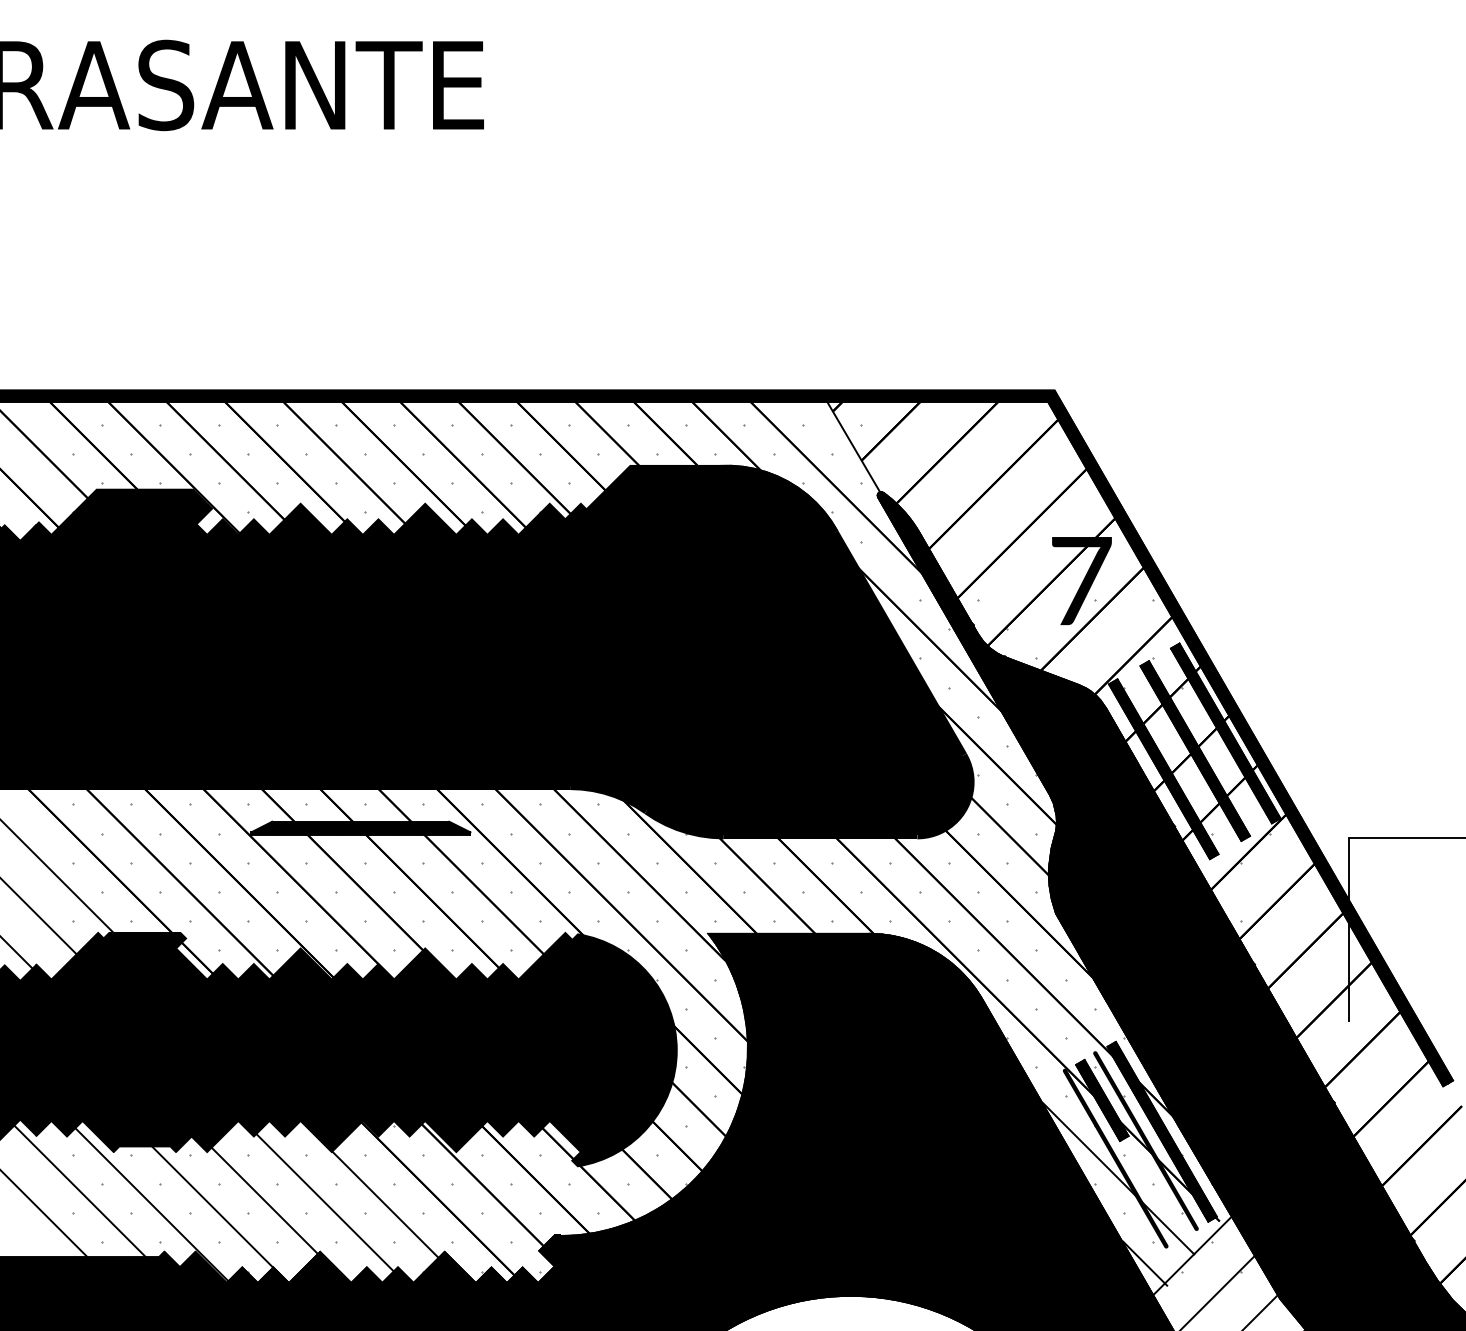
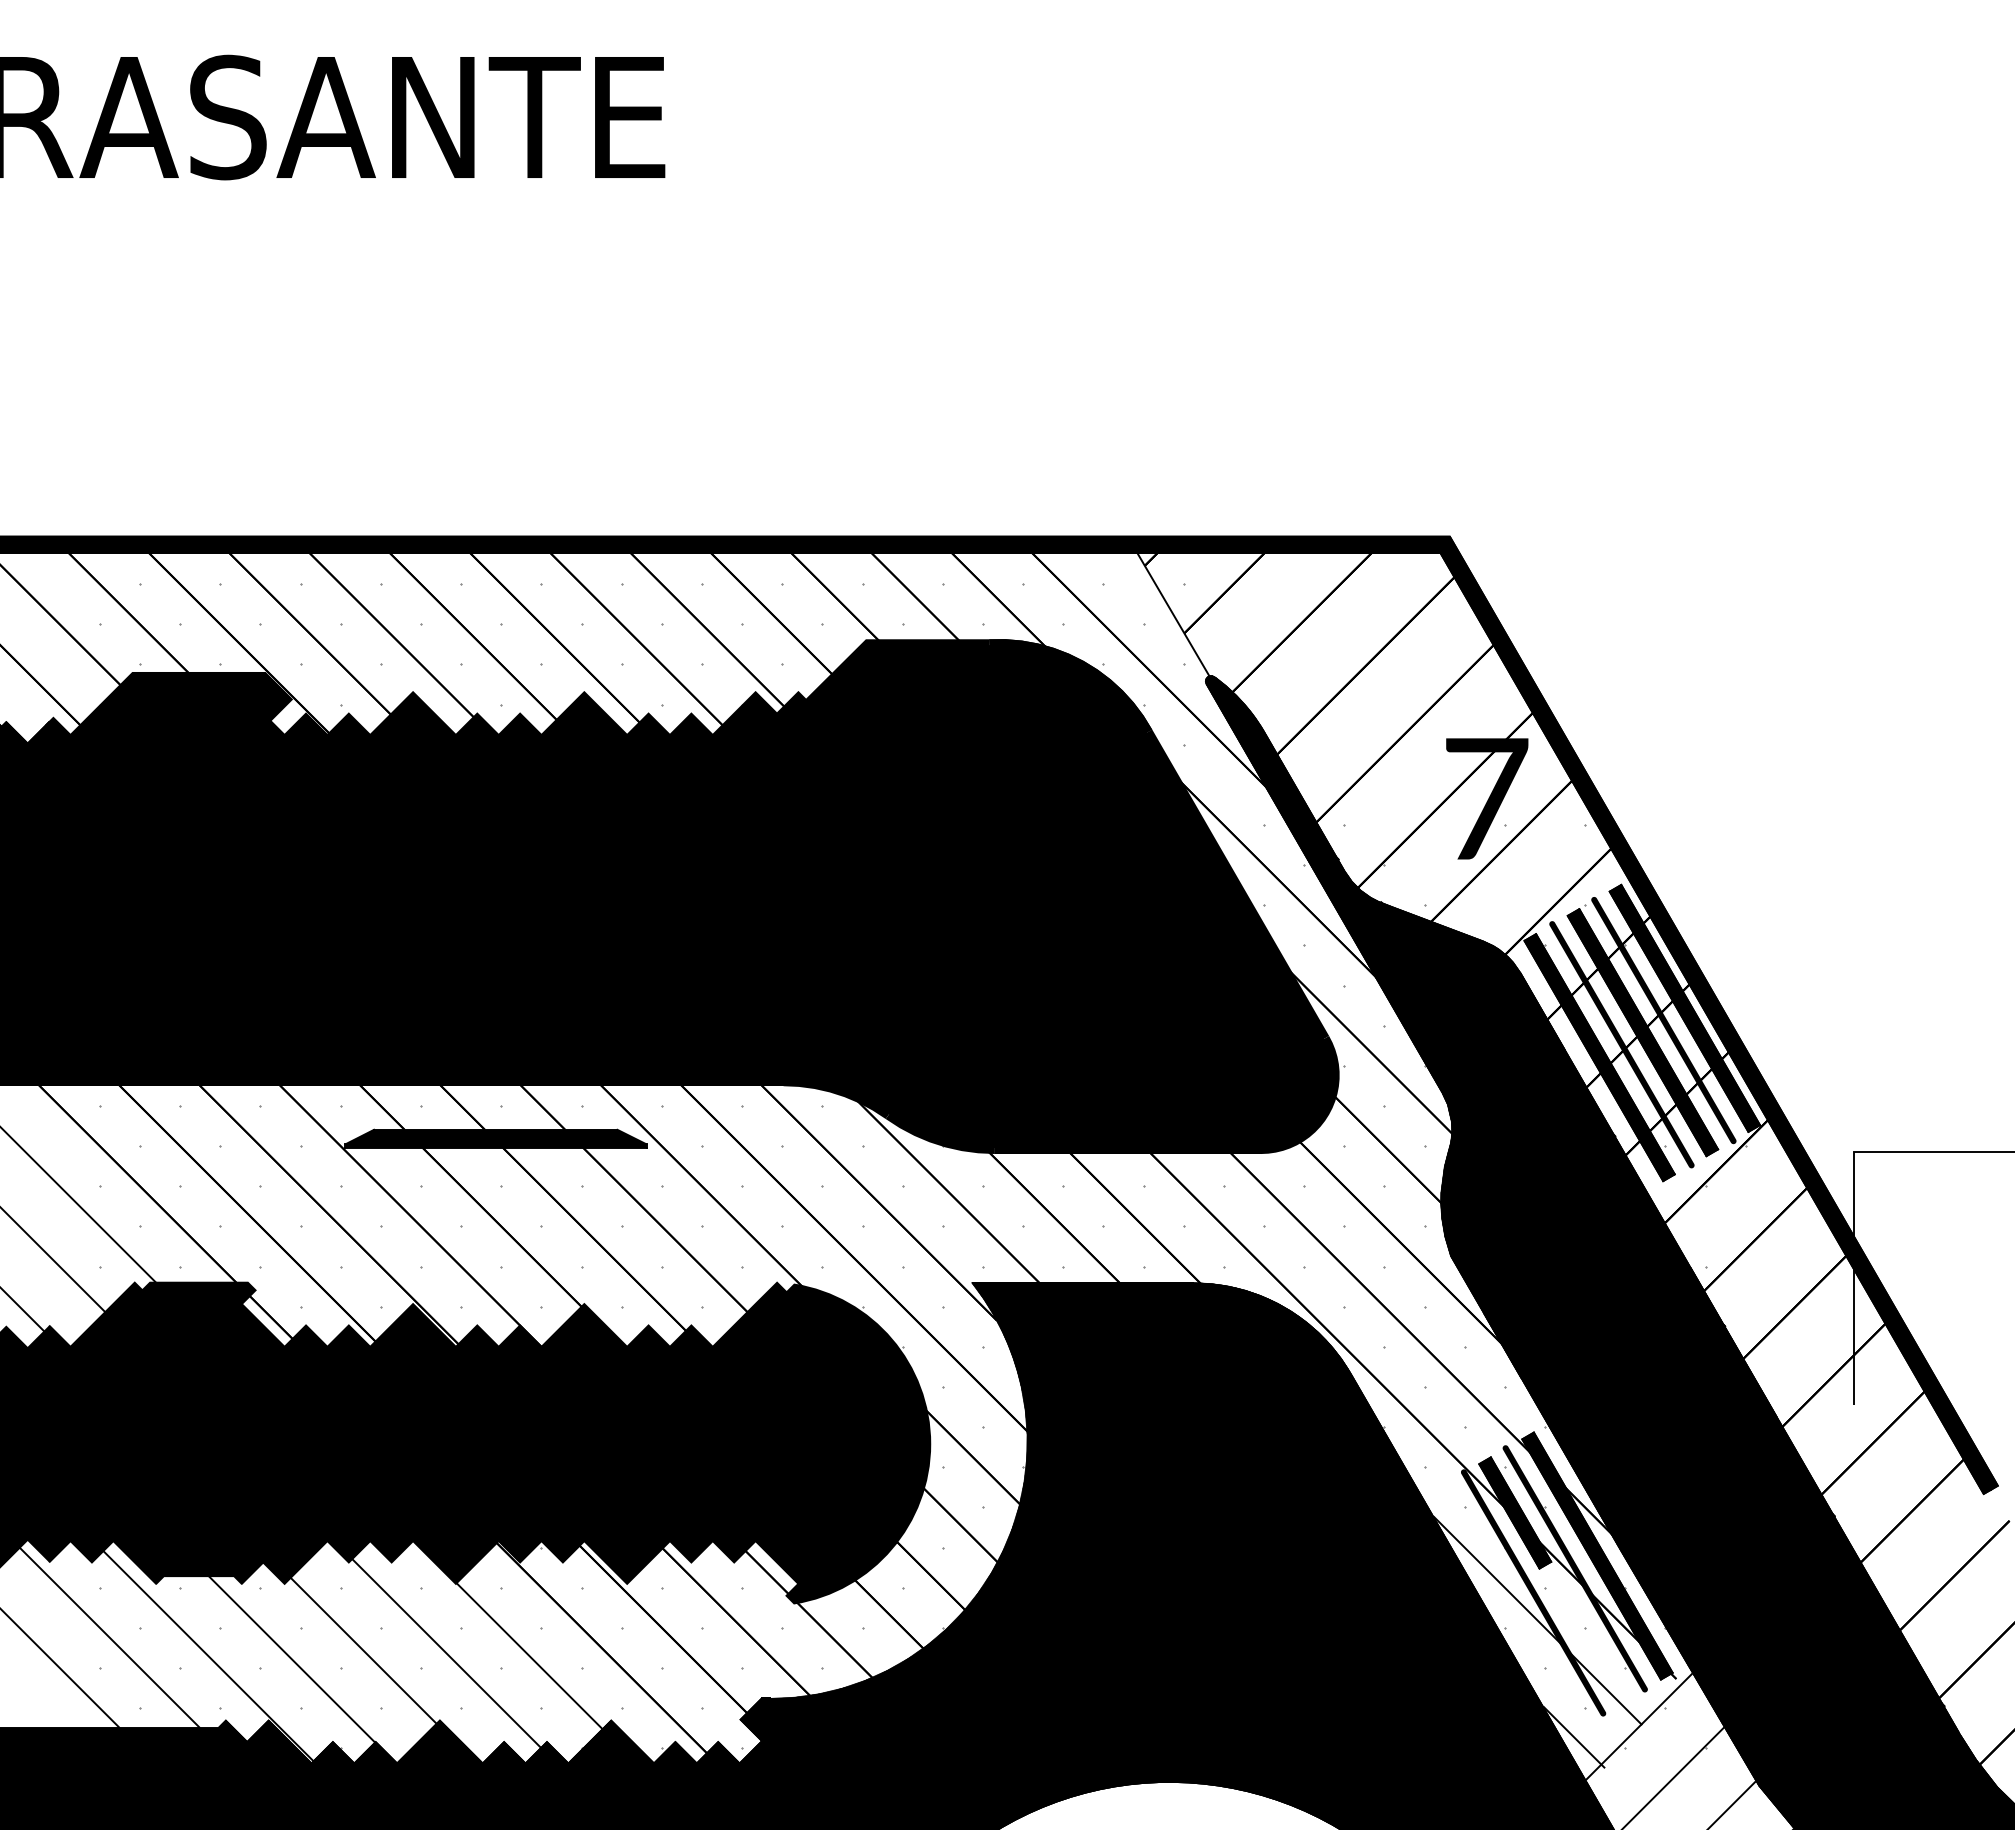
fill: (1210, 742) -> (1663, 1020), added
fill: (1179, 759) -> (1621, 1044), added

